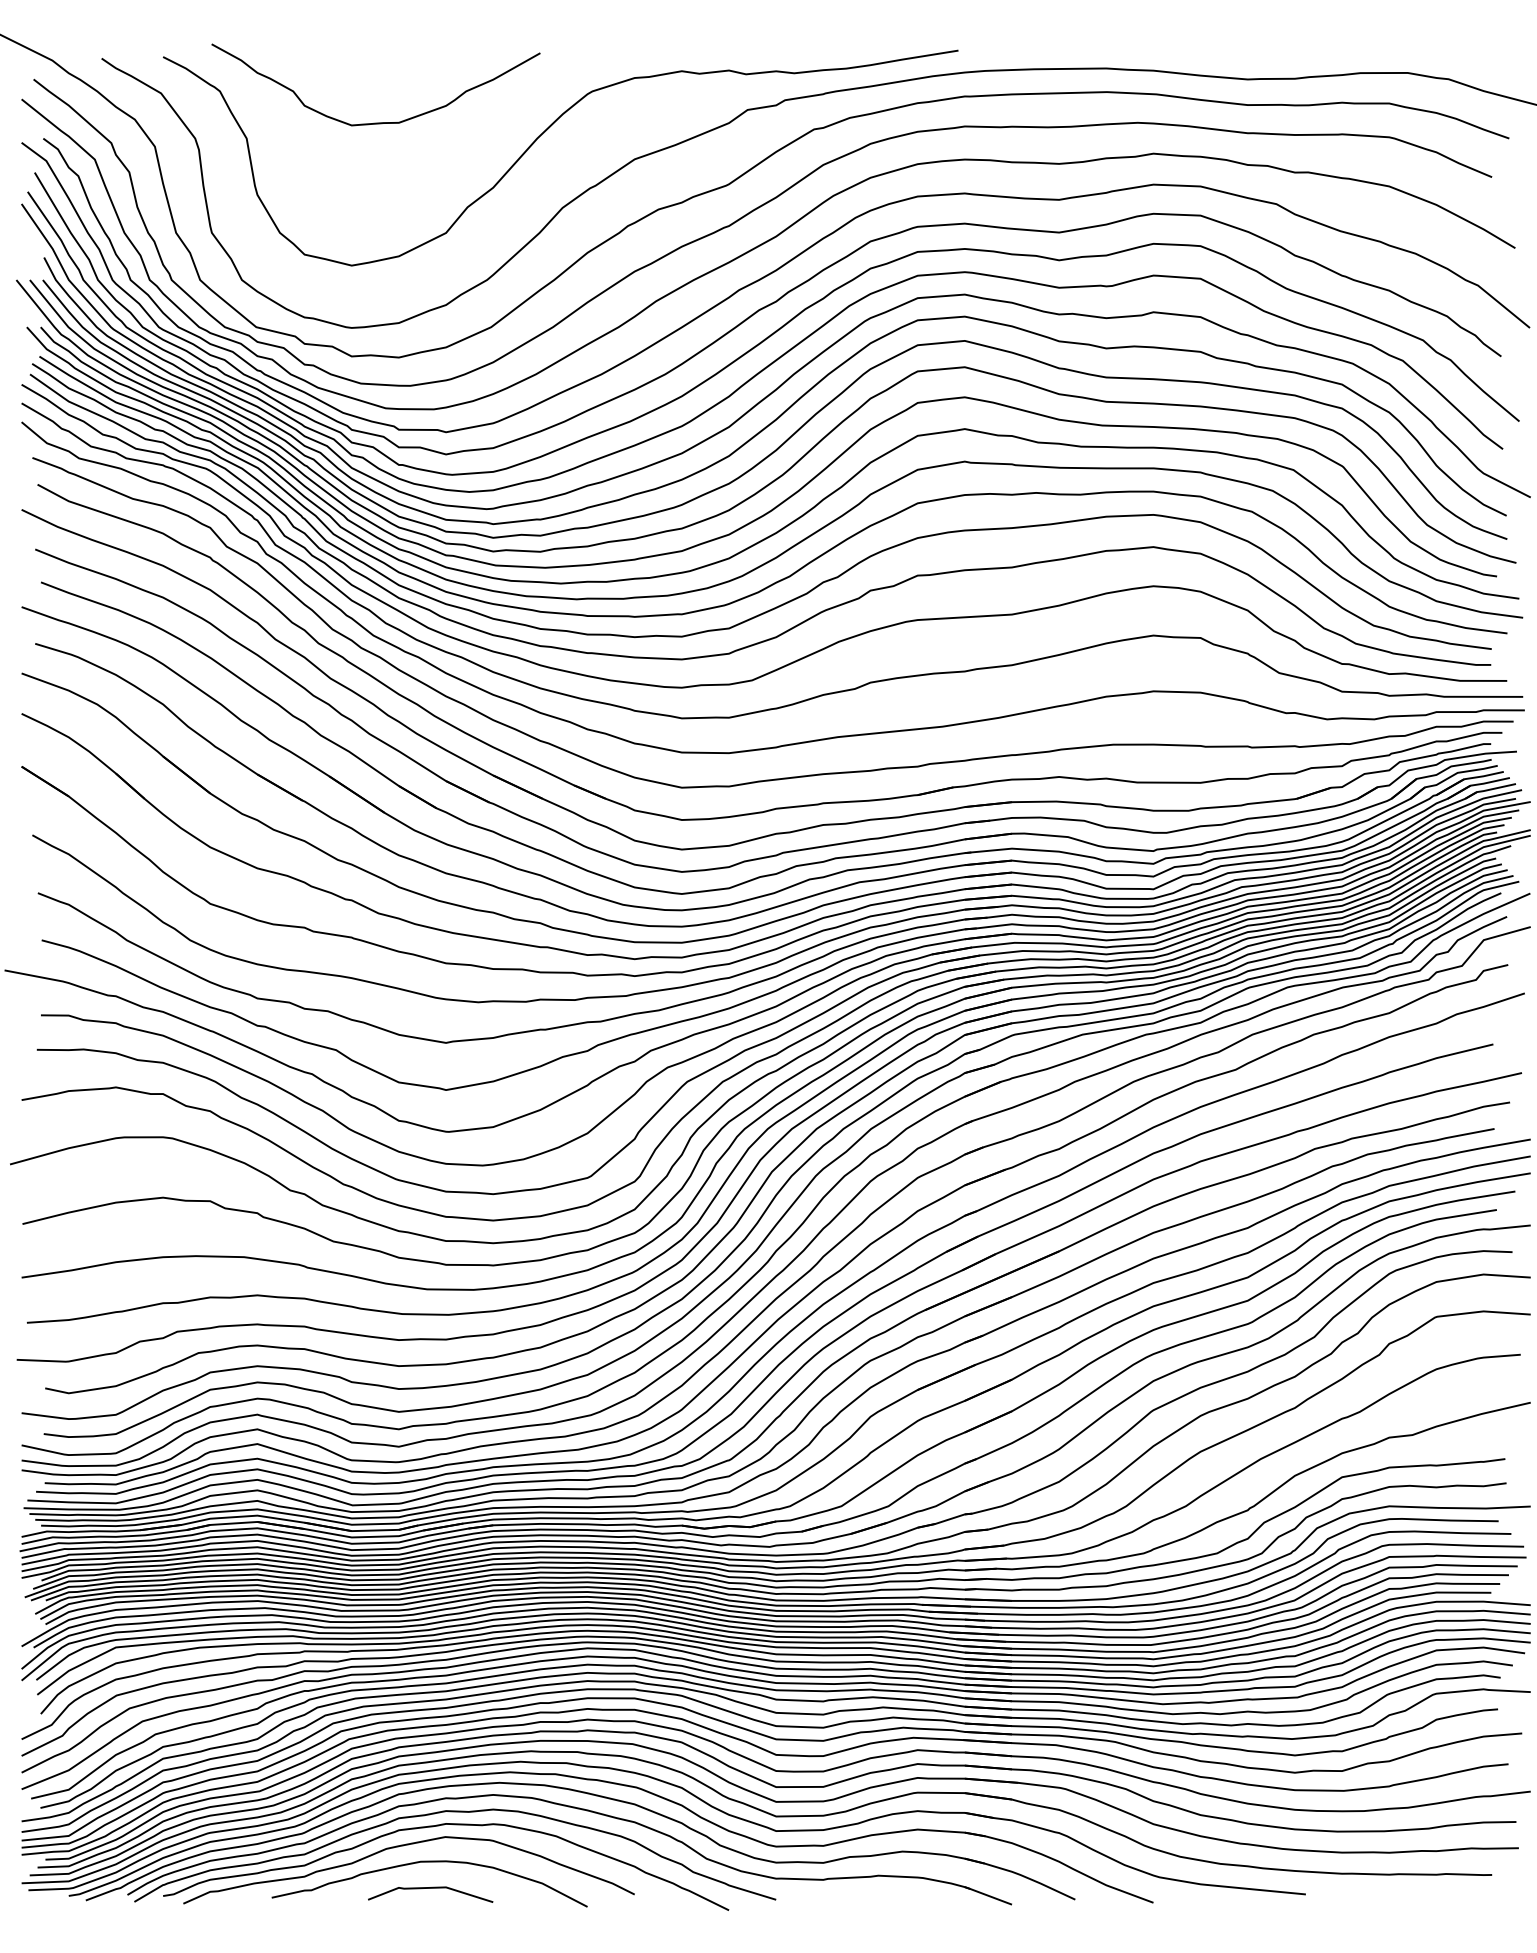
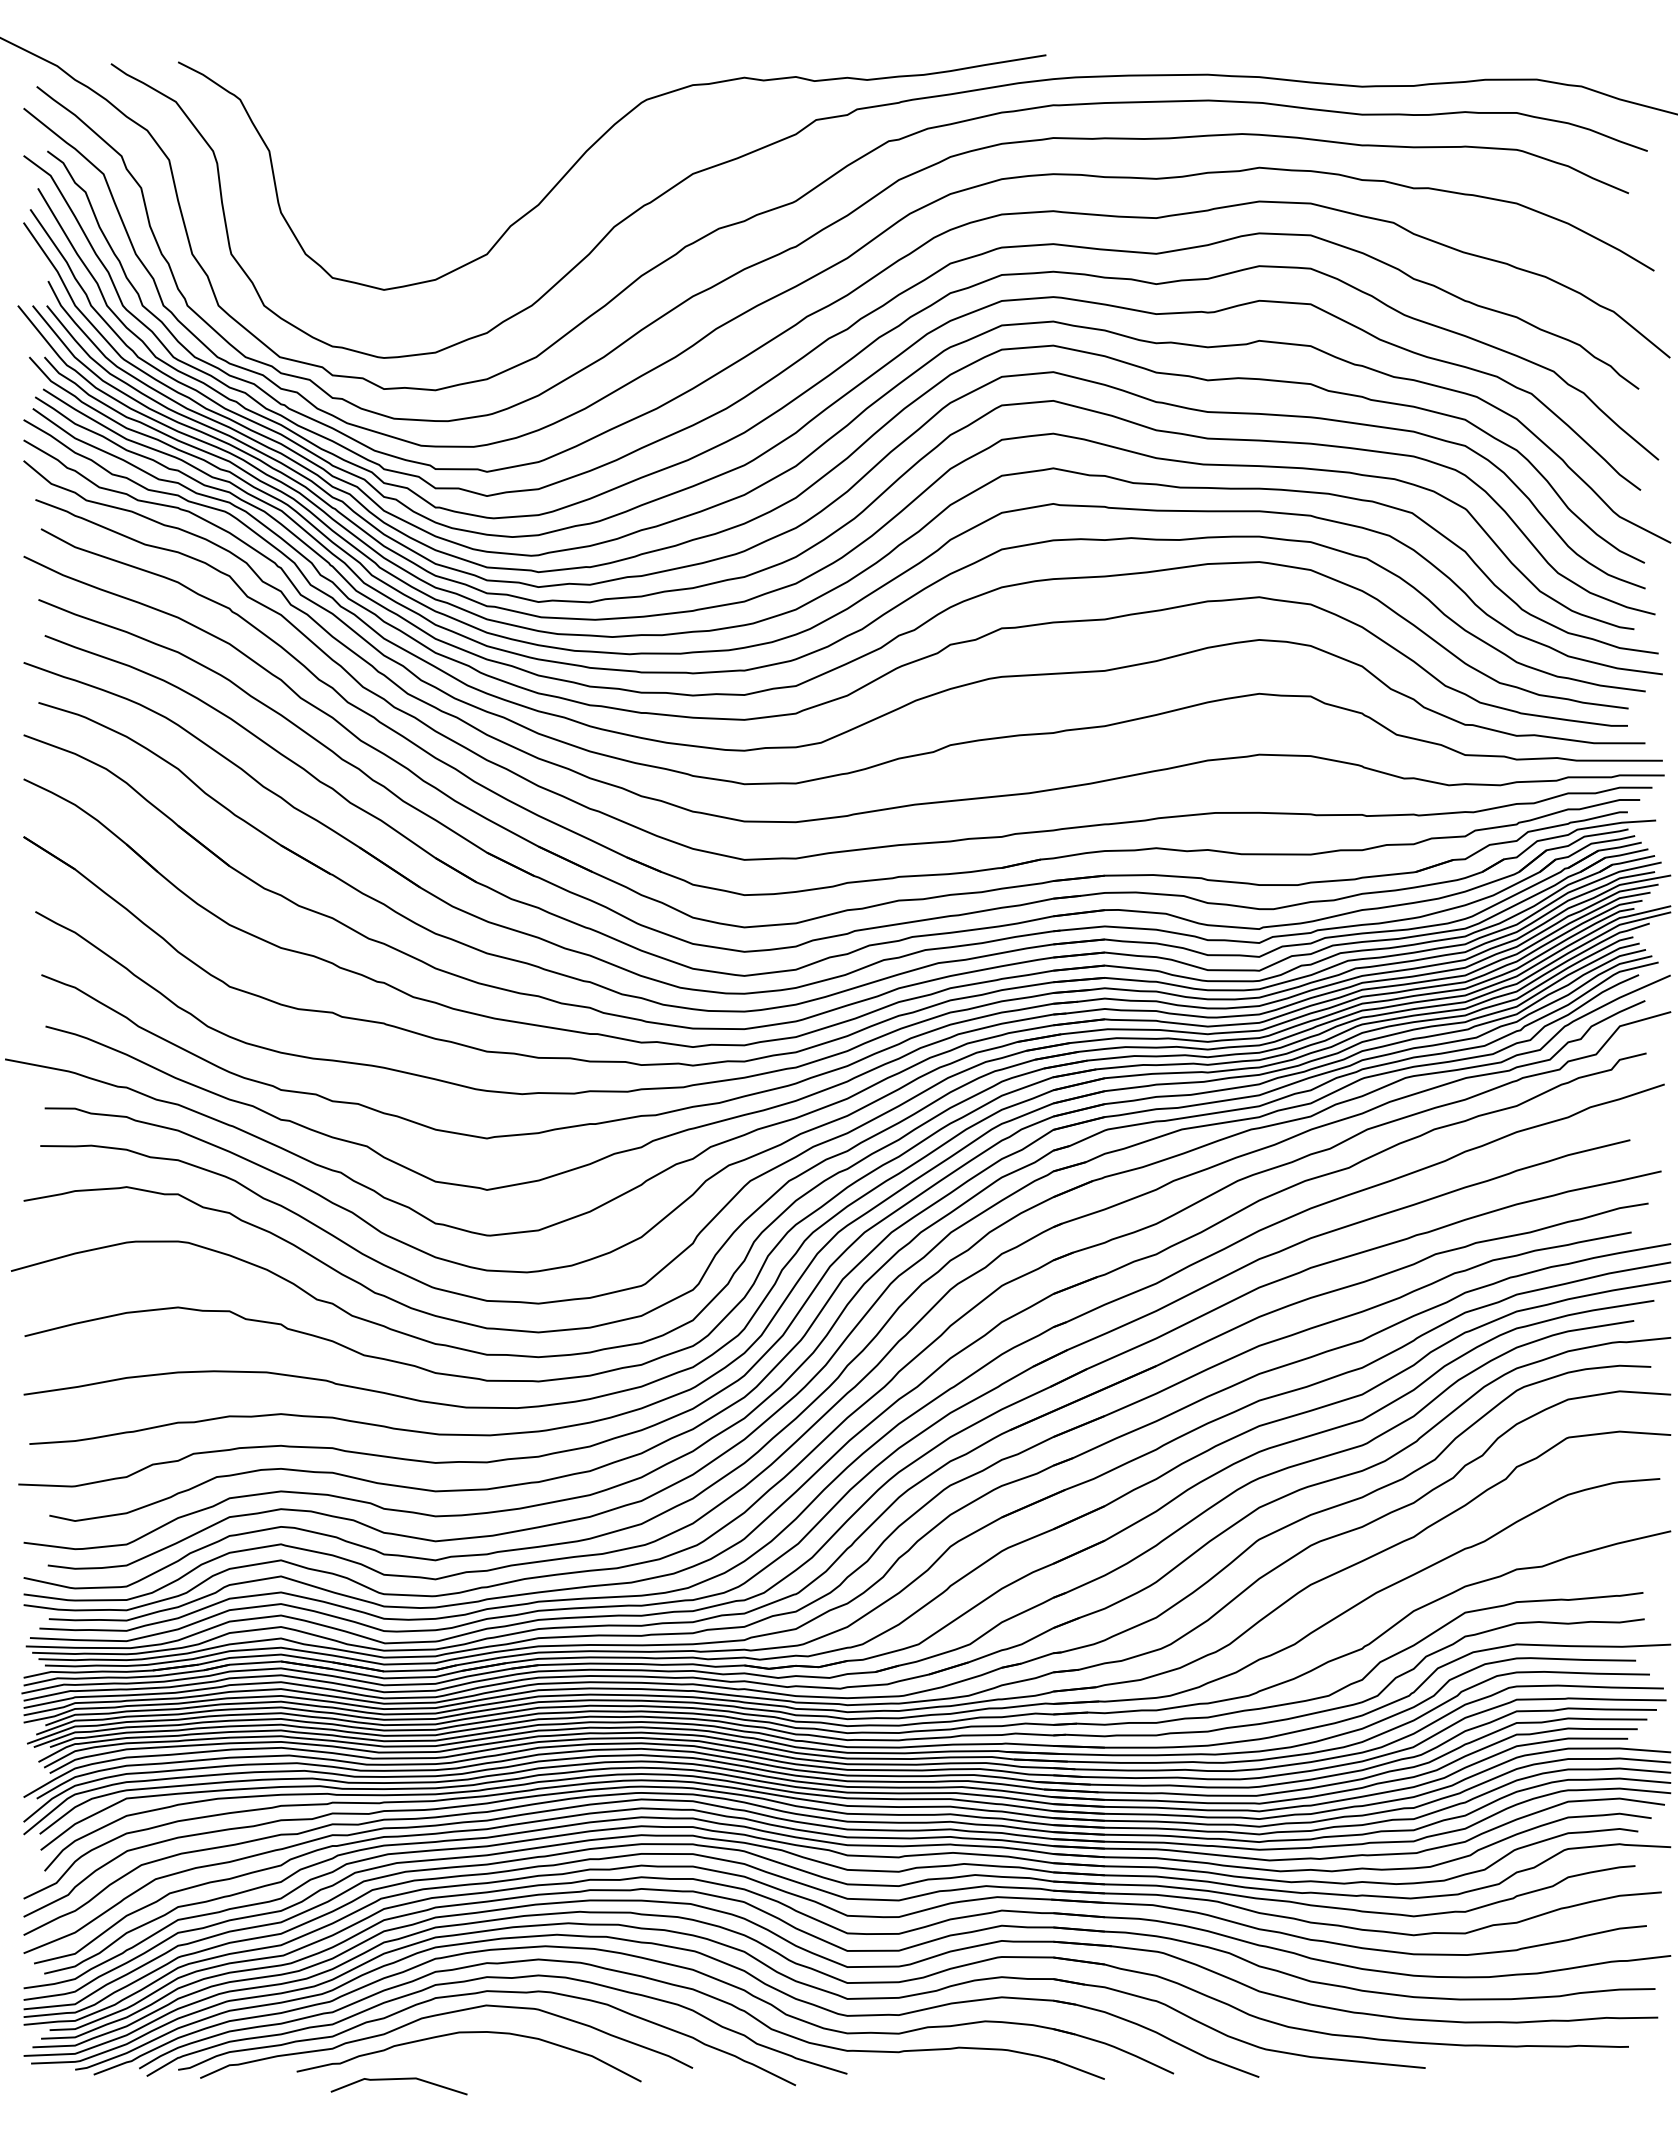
curve: (377, 122) -> (412, 133), removed
line: (430, 1888) -> (398, 2079), moved

